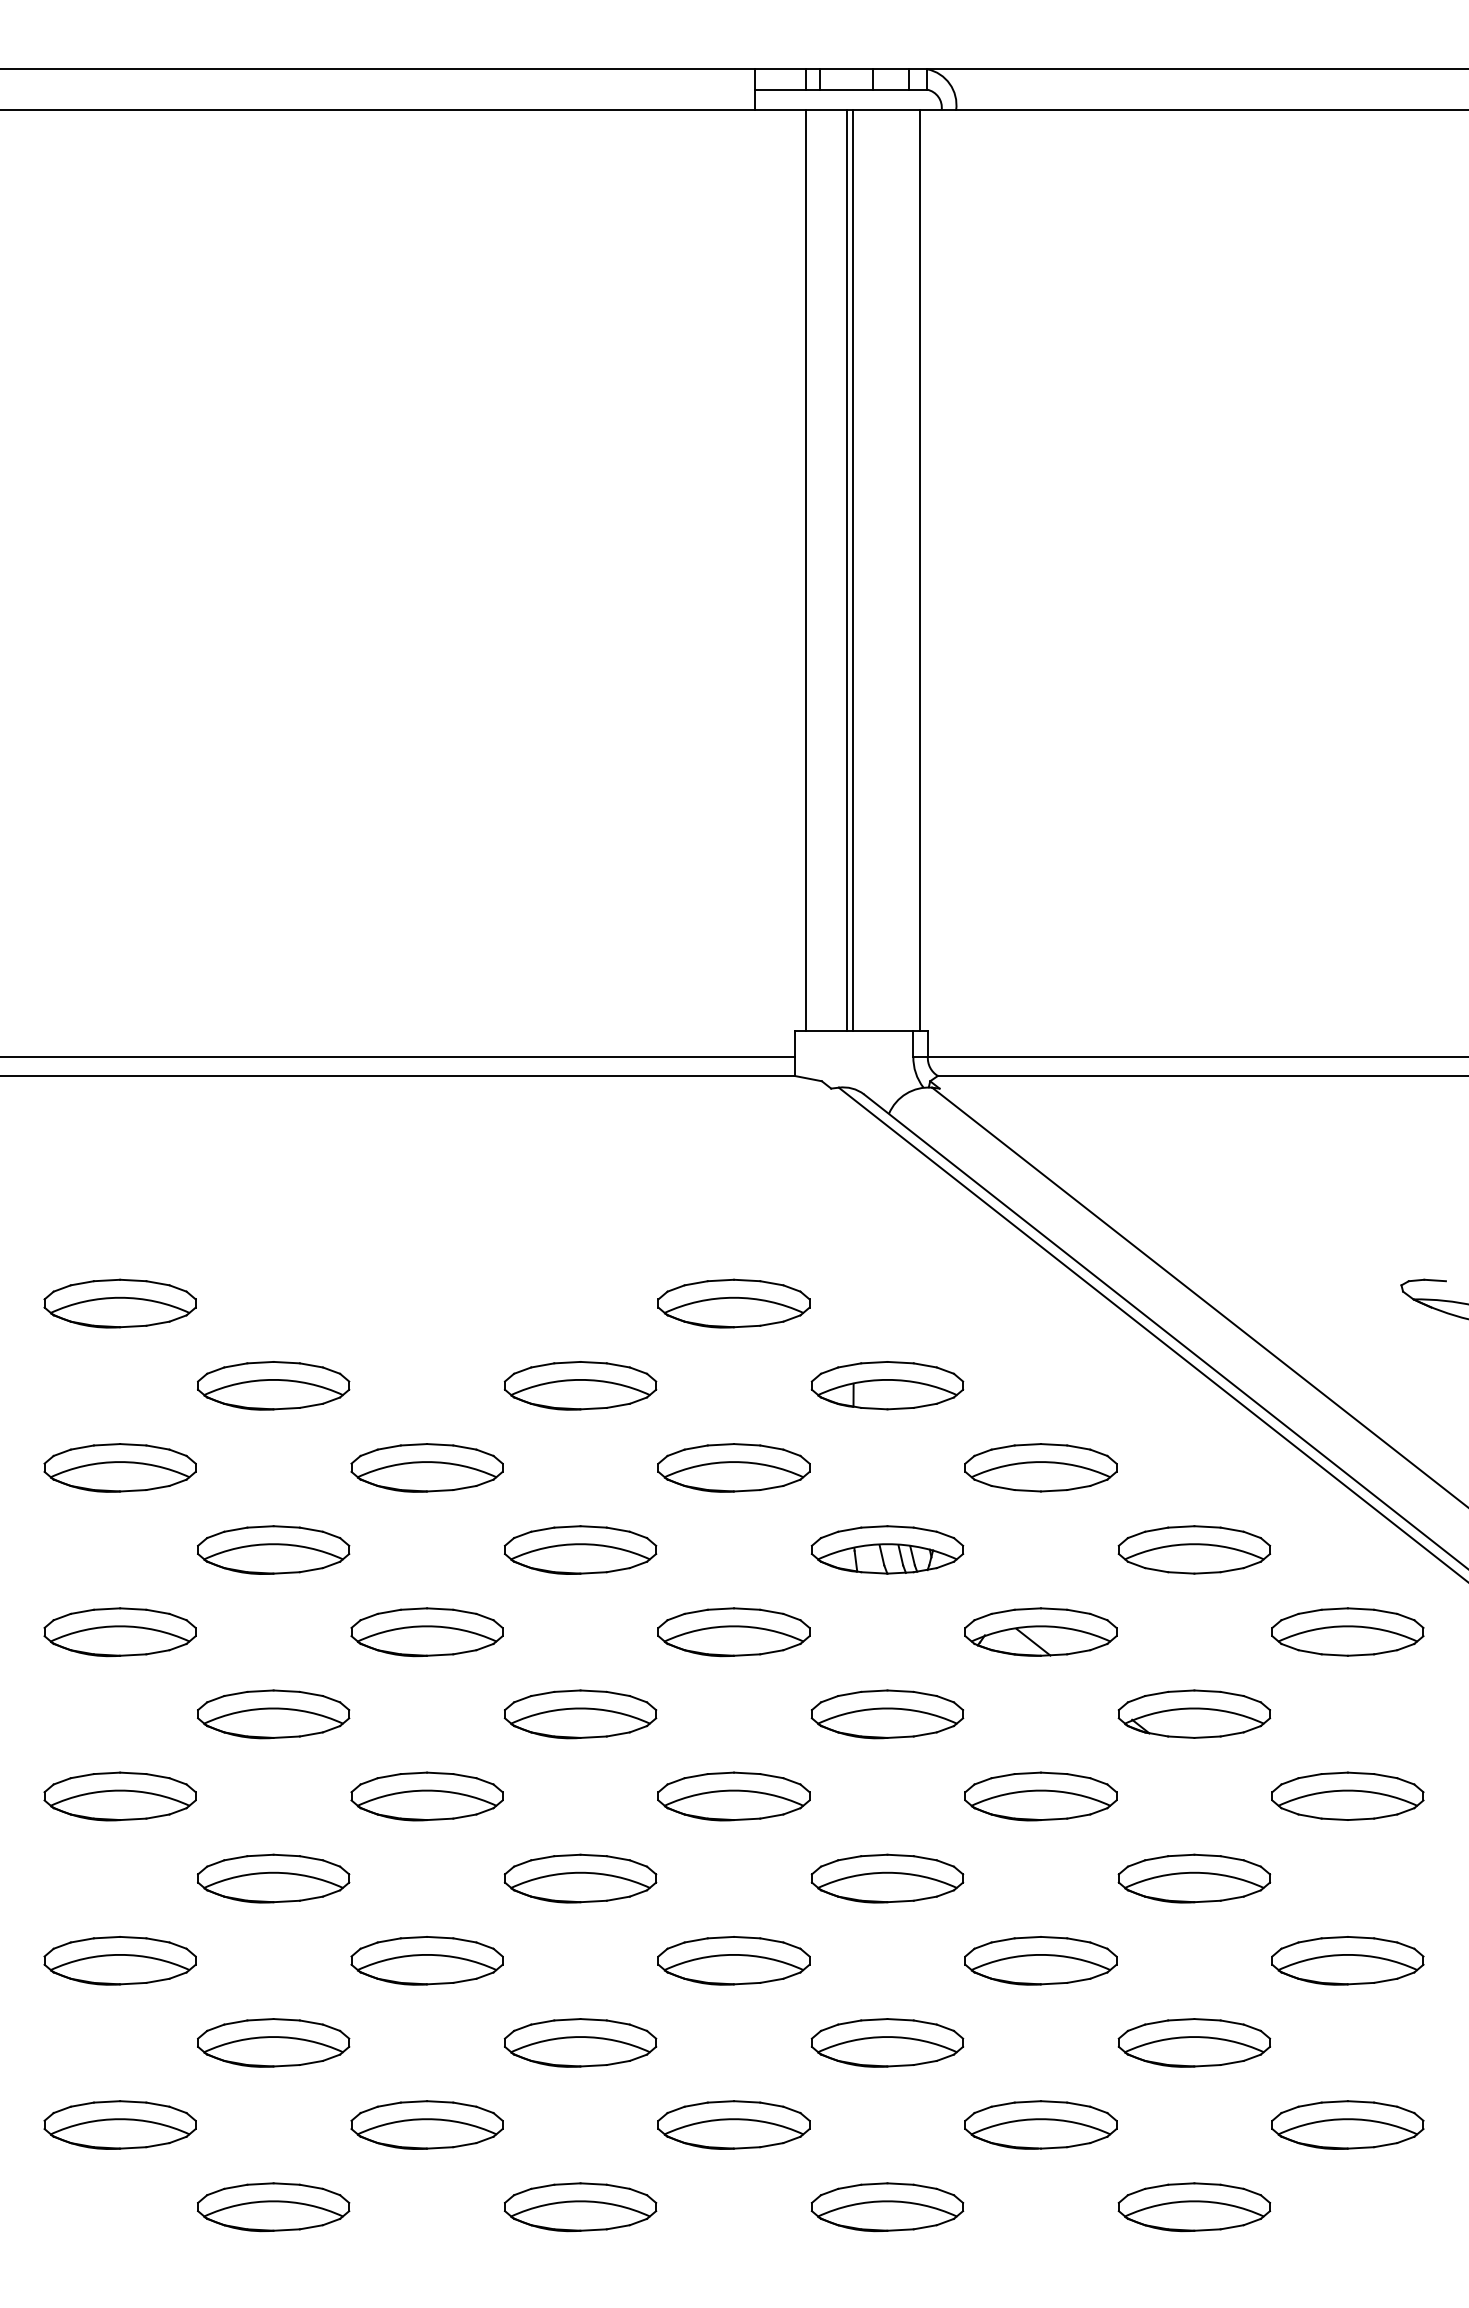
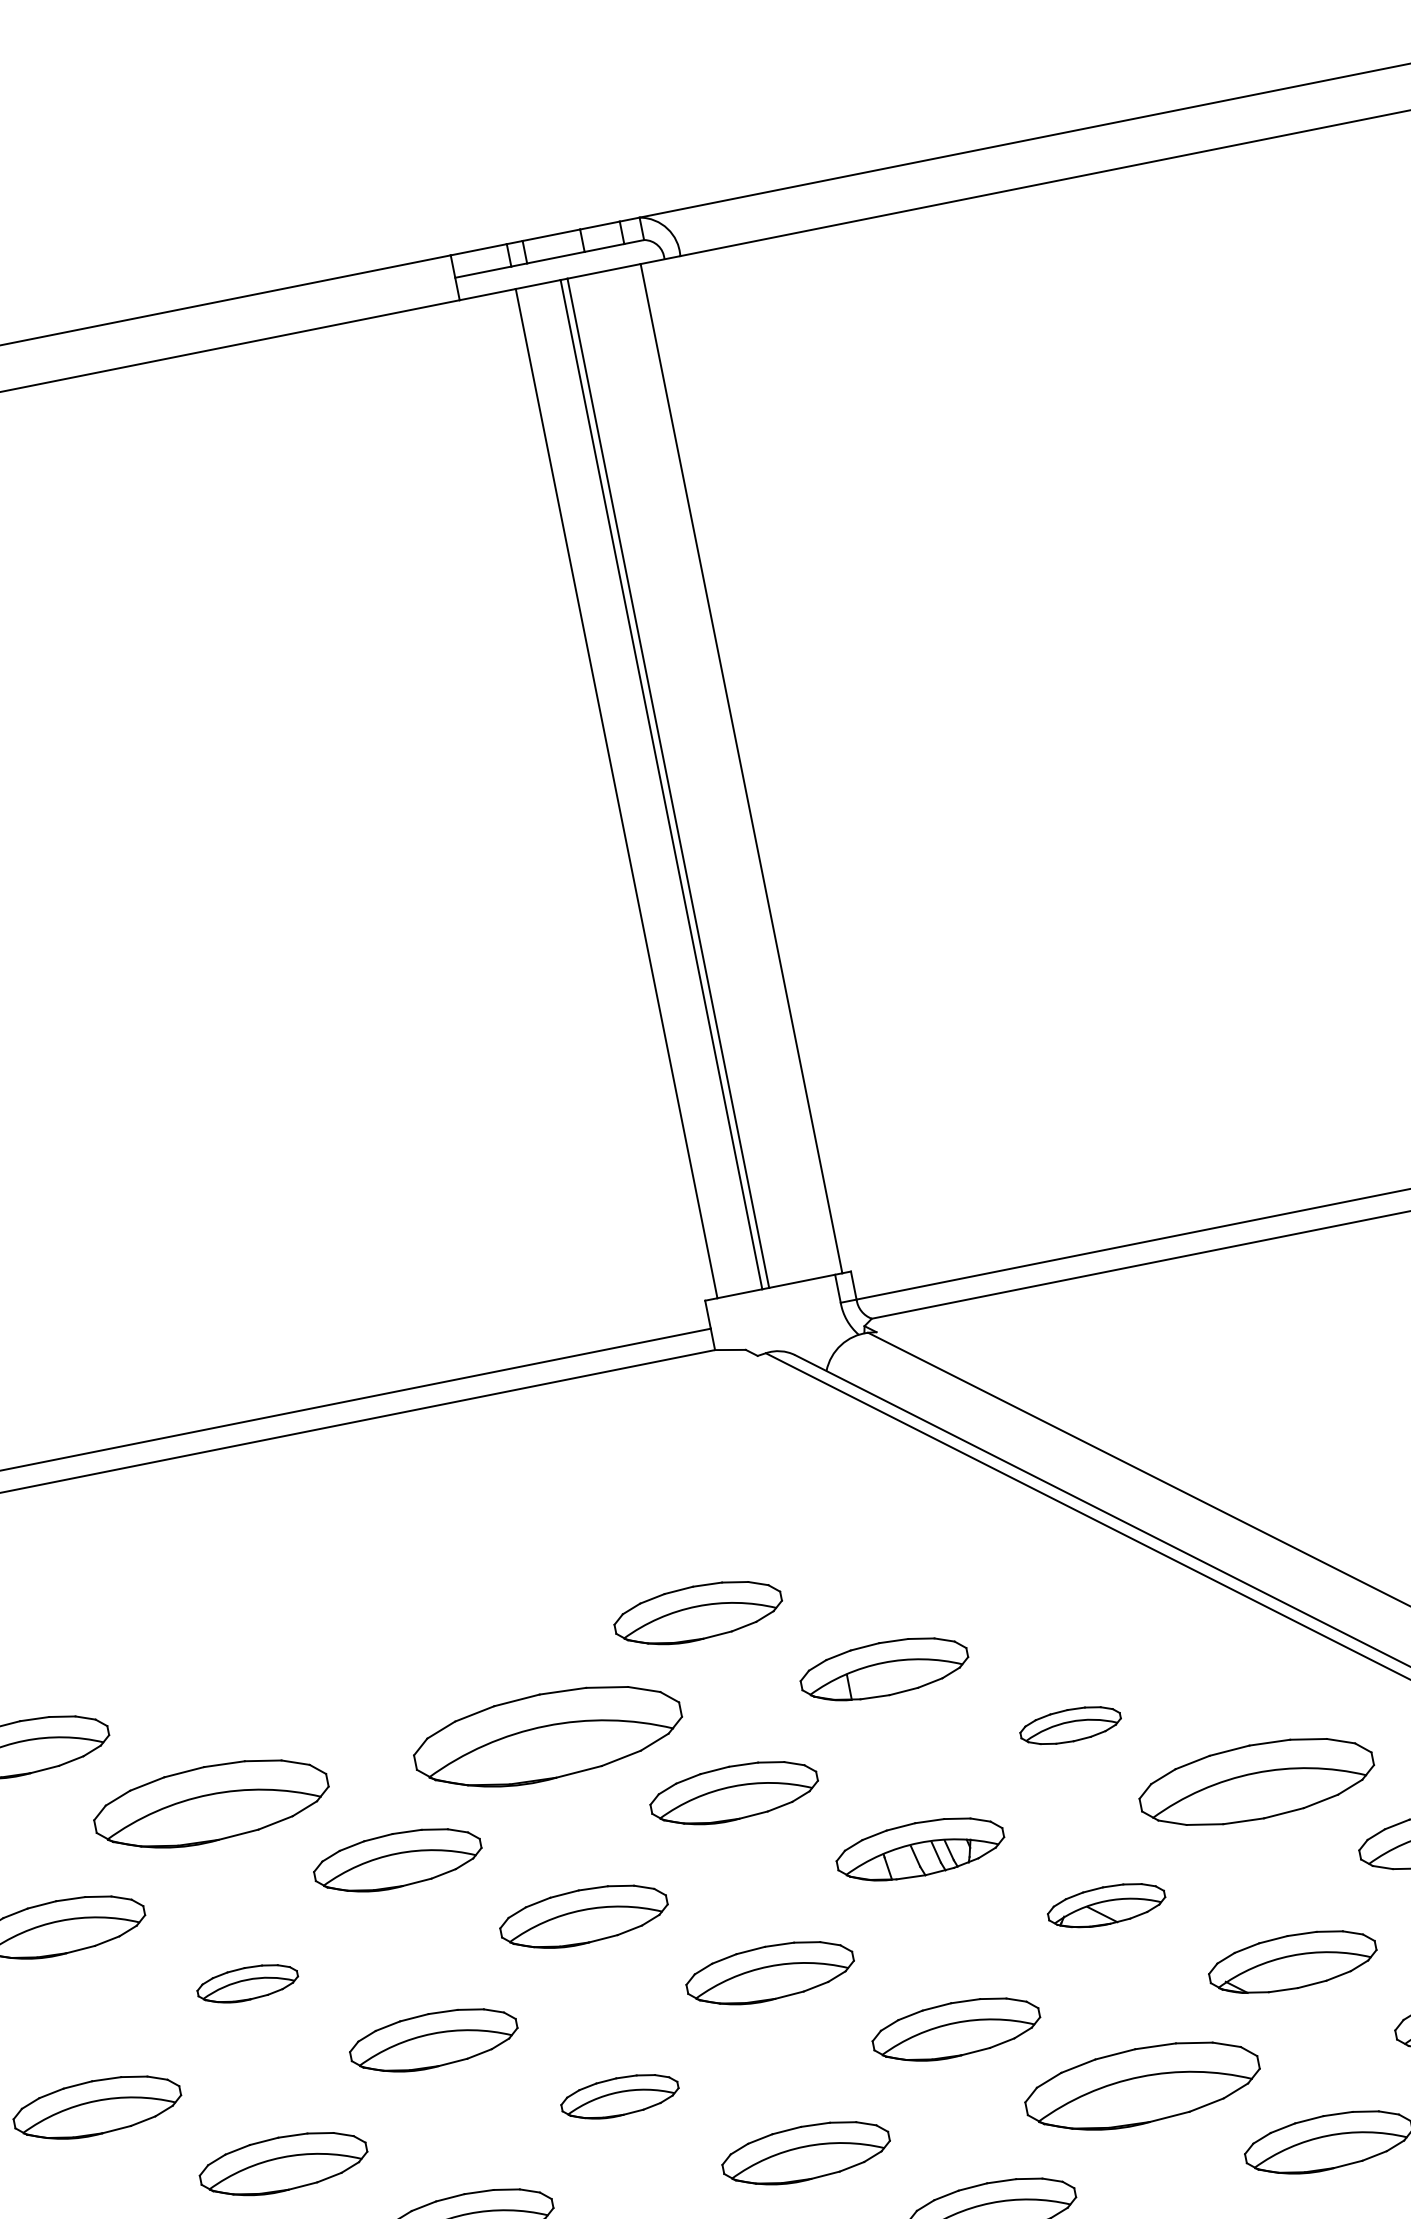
part: (273, 1385) -> (211, 1803), size x1.4
part: (580, 1385) -> (547, 1736), size x1.6
part: (1040, 1467) -> (1070, 1725), size x0.6
part: (273, 1549) -> (247, 1983), size x0.6
part: (1194, 1549) -> (1256, 1781), size x1.4
part: (1040, 1631) -> (1105, 1905), size x0.7
part: (580, 1714) -> (619, 2096), size x0.7
part: (1040, 1796) -> (1142, 2085), size x1.4

